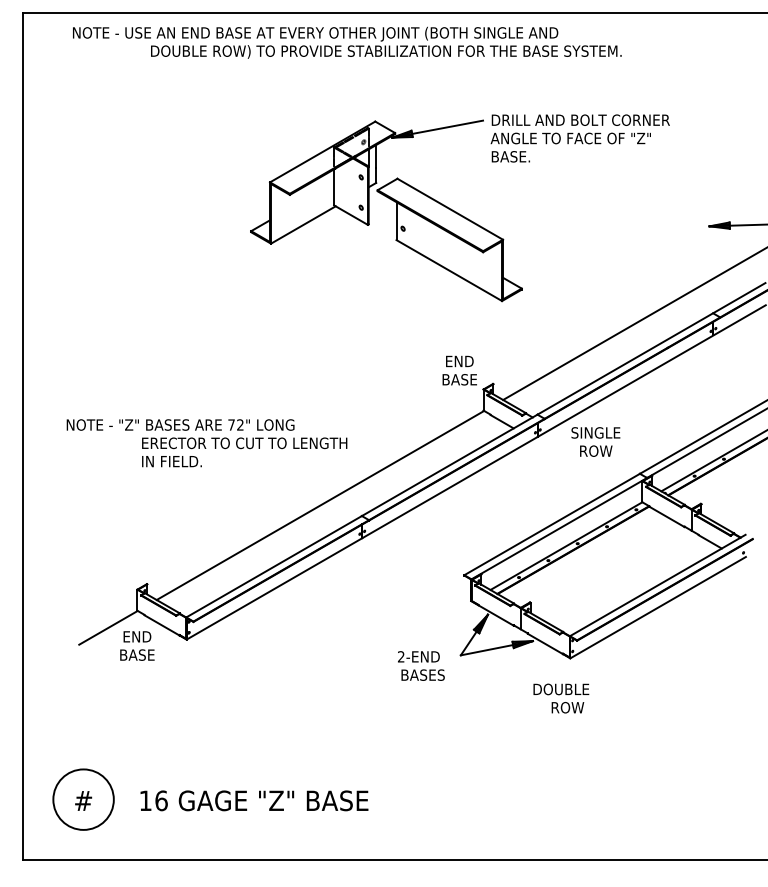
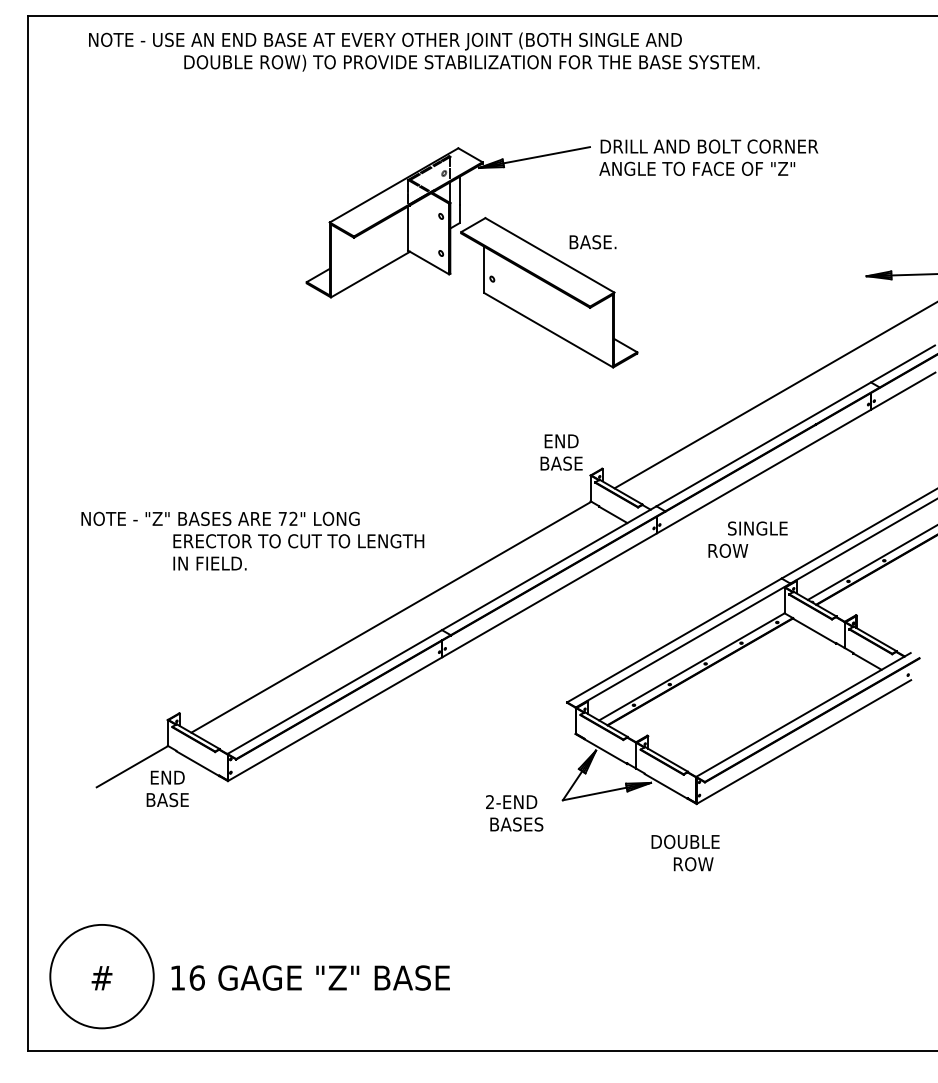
text: (510, 156) -> (592, 242), moved
text: (595, 432) -> (757, 528), moved
circle: (83, 799) -> (101, 976), size x1.4

